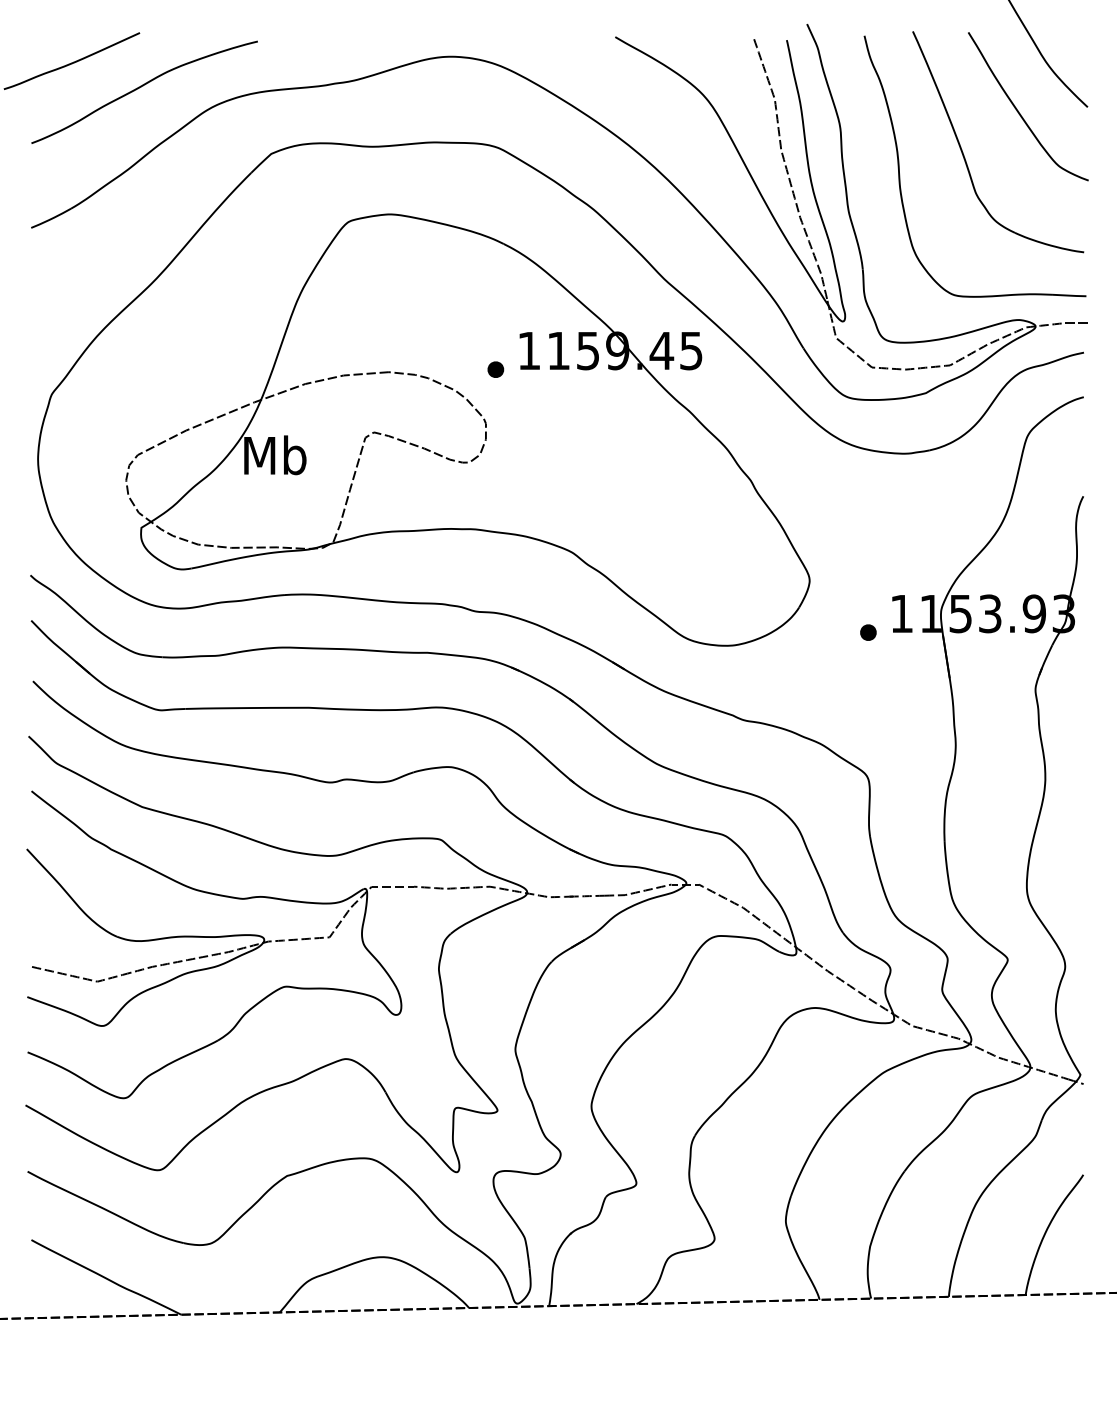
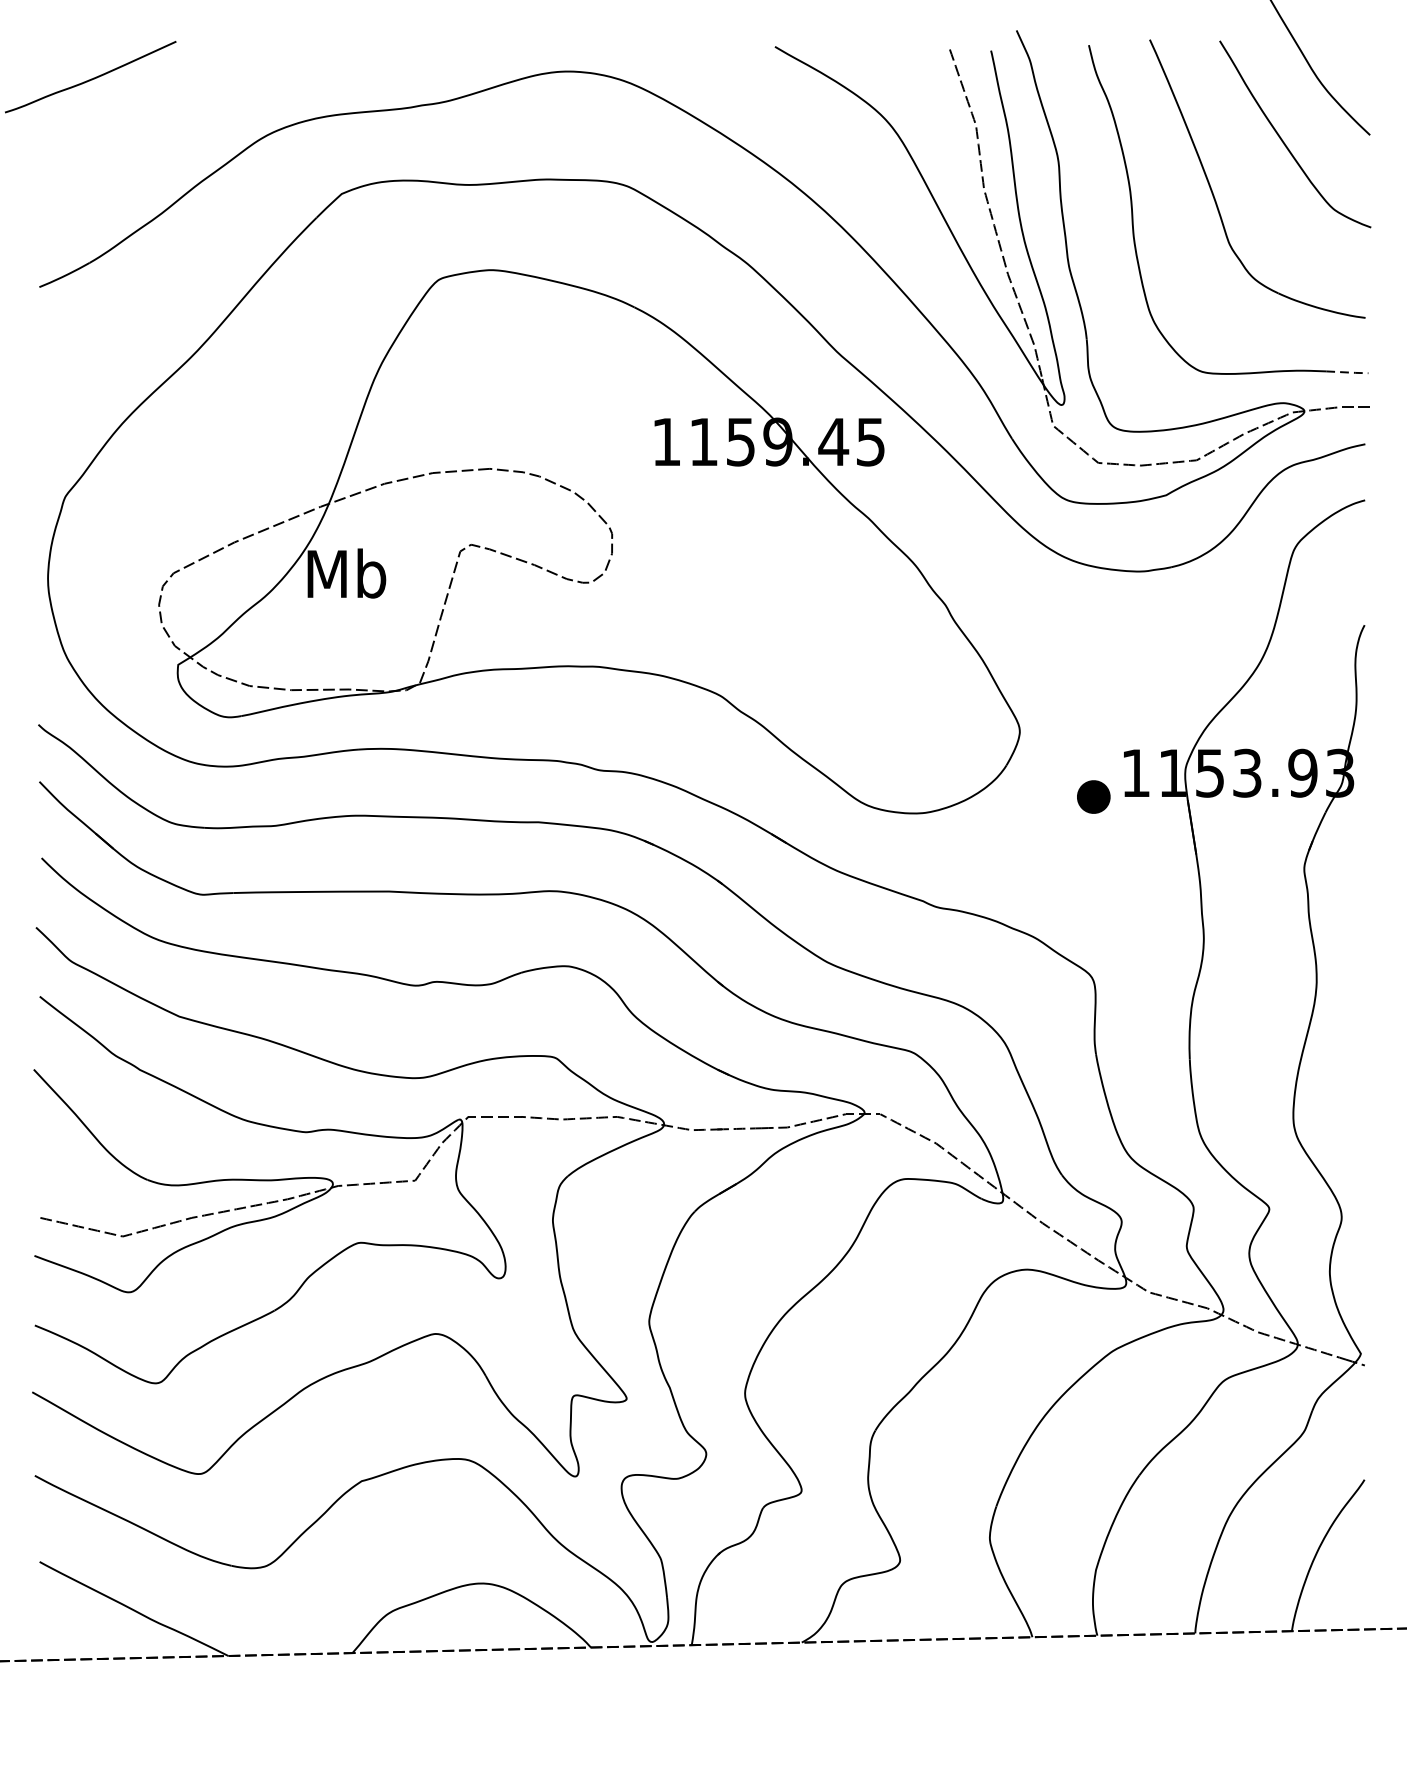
curve: (141, 87) -> (178, 110), removed
line: (1070, 295) -> (1348, 372), solid -> dashed
part: (495, 369) -> (624, 465), removed
part: (868, 632) -> (1093, 796), size x1.6

